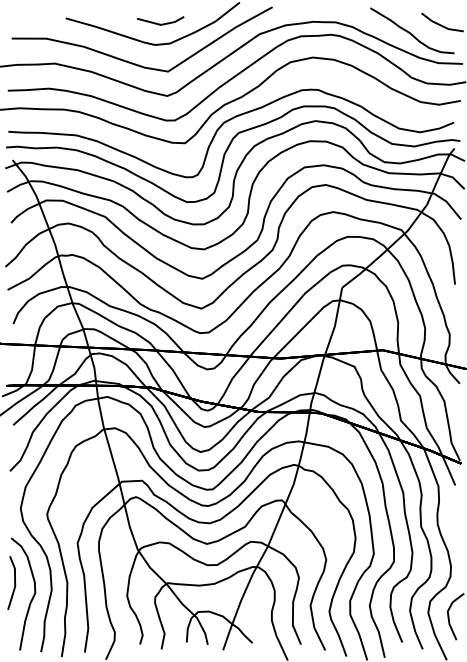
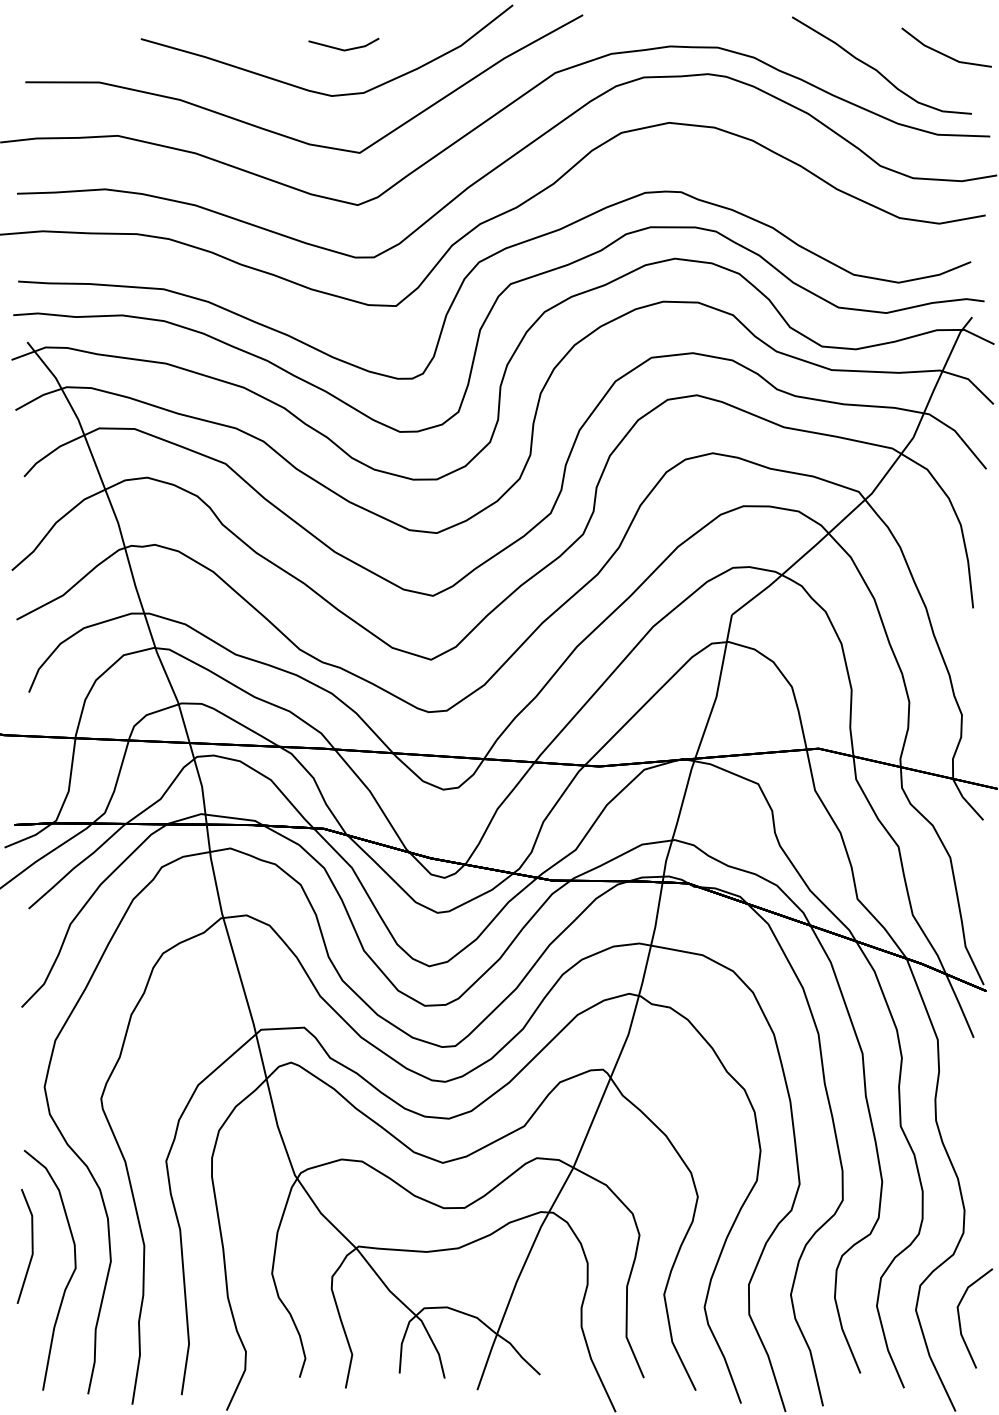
part: (160, 20) -> (343, 43), size x0.7

